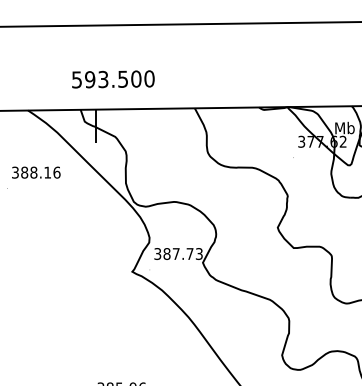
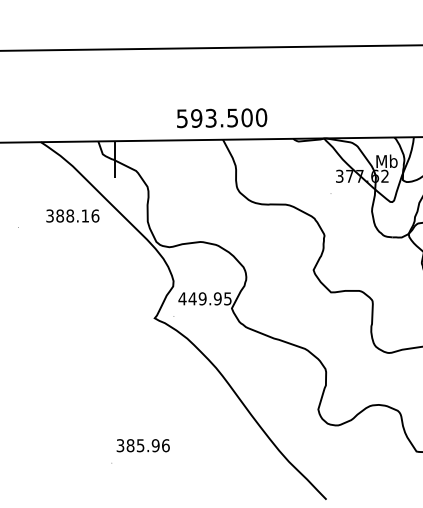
text: (113, 79) -> (222, 118), moved
text: (35, 172) -> (72, 215), moved
text: (177, 253) -> (204, 298), 387.73 -> 449.95

